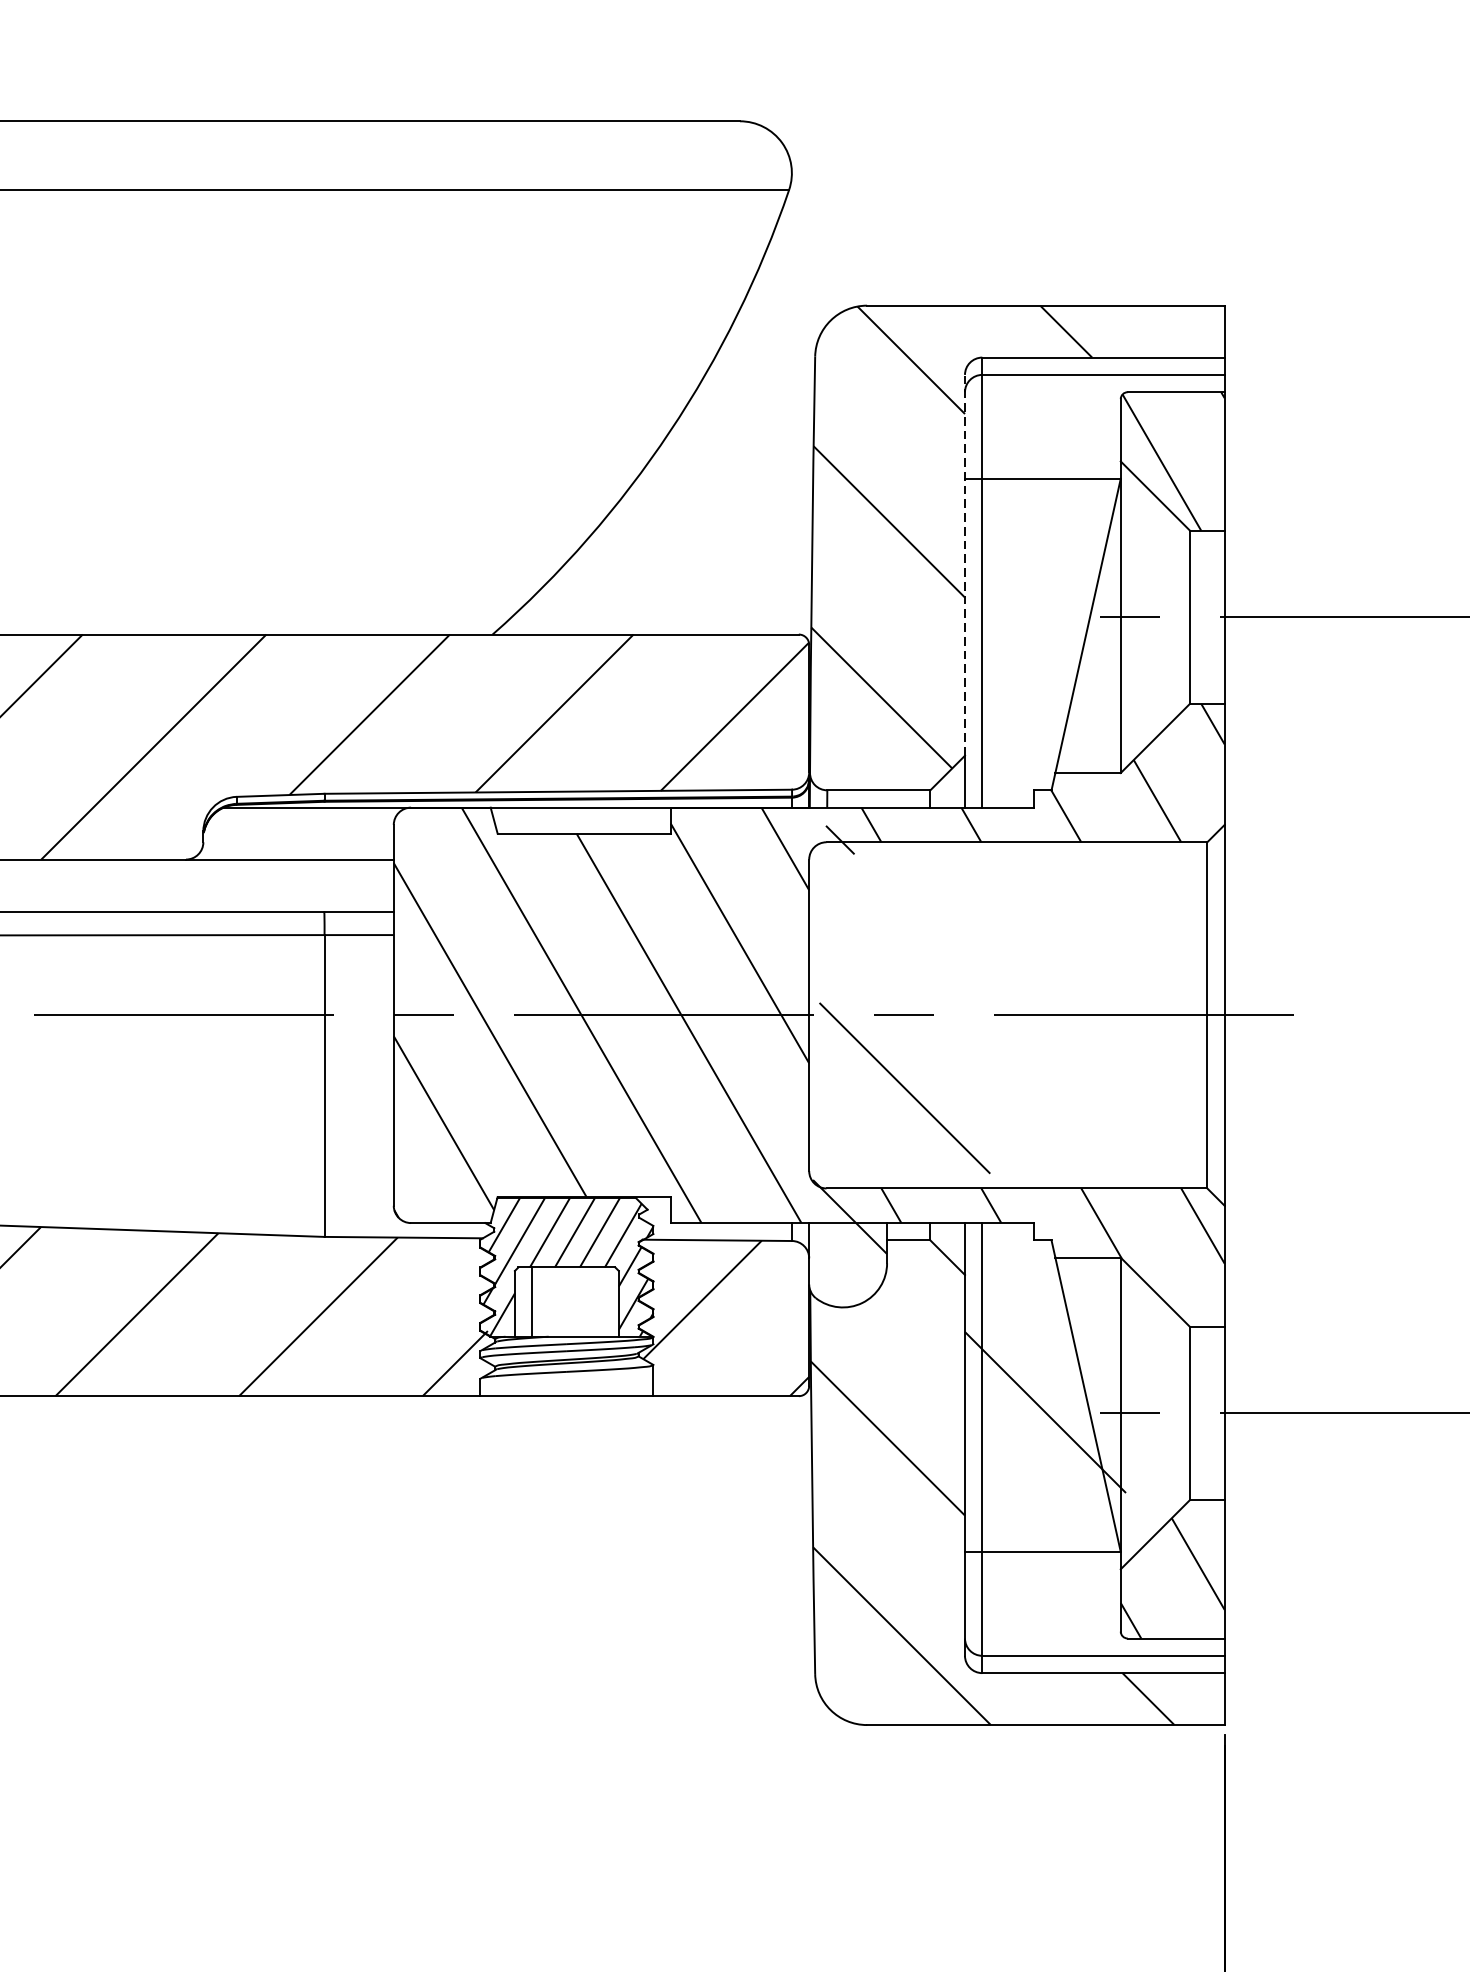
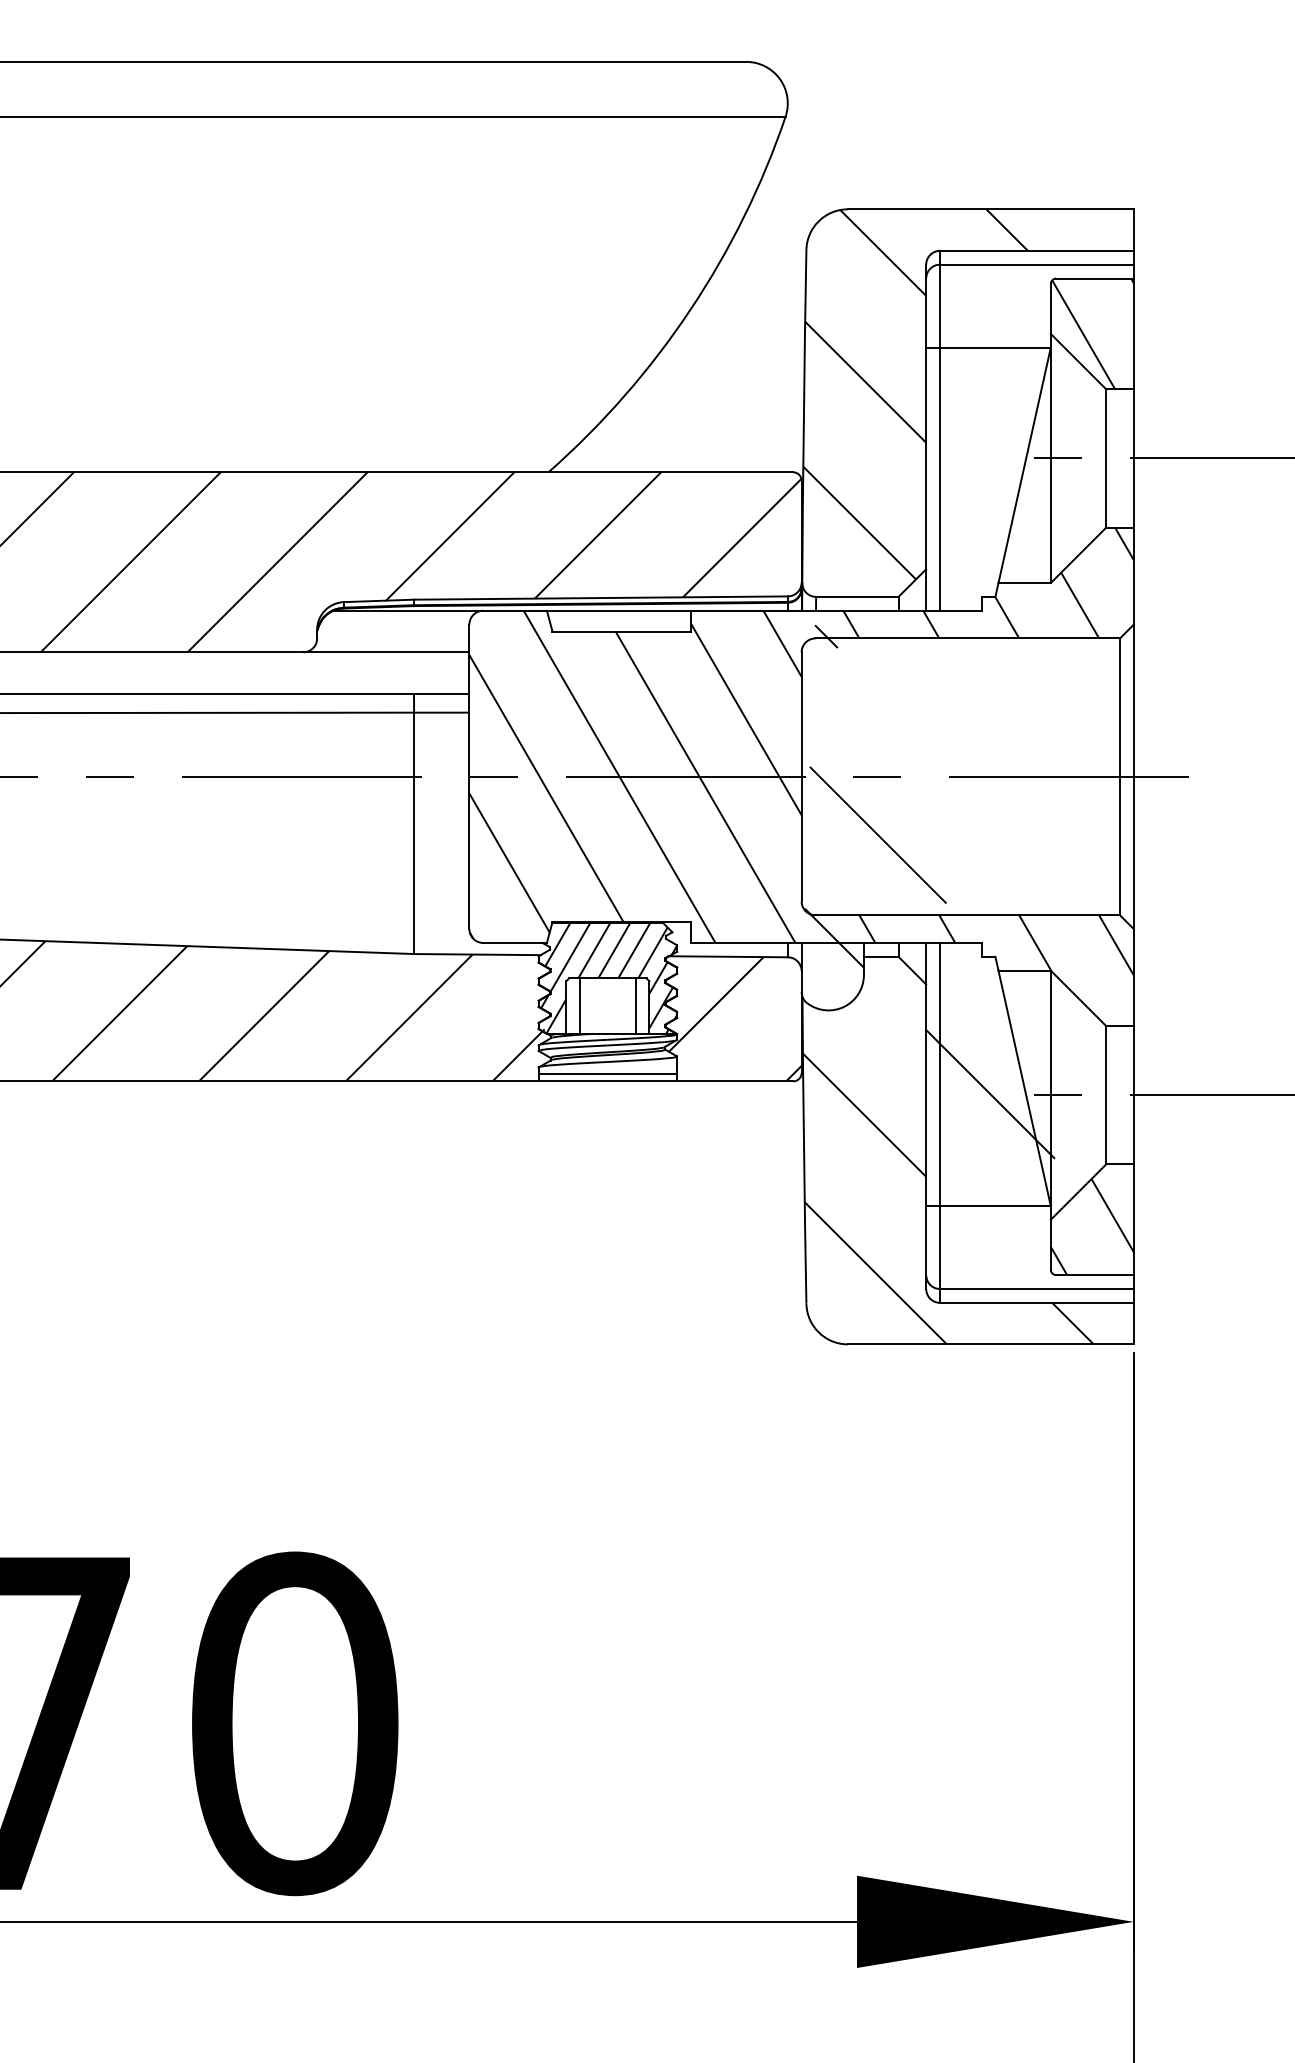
line: (965, 564) -> (926, 416), dashed -> solid
line: (601, 1301) -> (635, 1005), added
line: (566, 1387) -> (607, 1074), added

